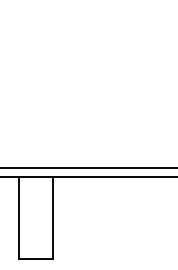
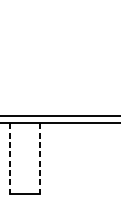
line: (18, 218) -> (9, 158), solid -> dashed
line: (53, 218) -> (39, 158), solid -> dashed

